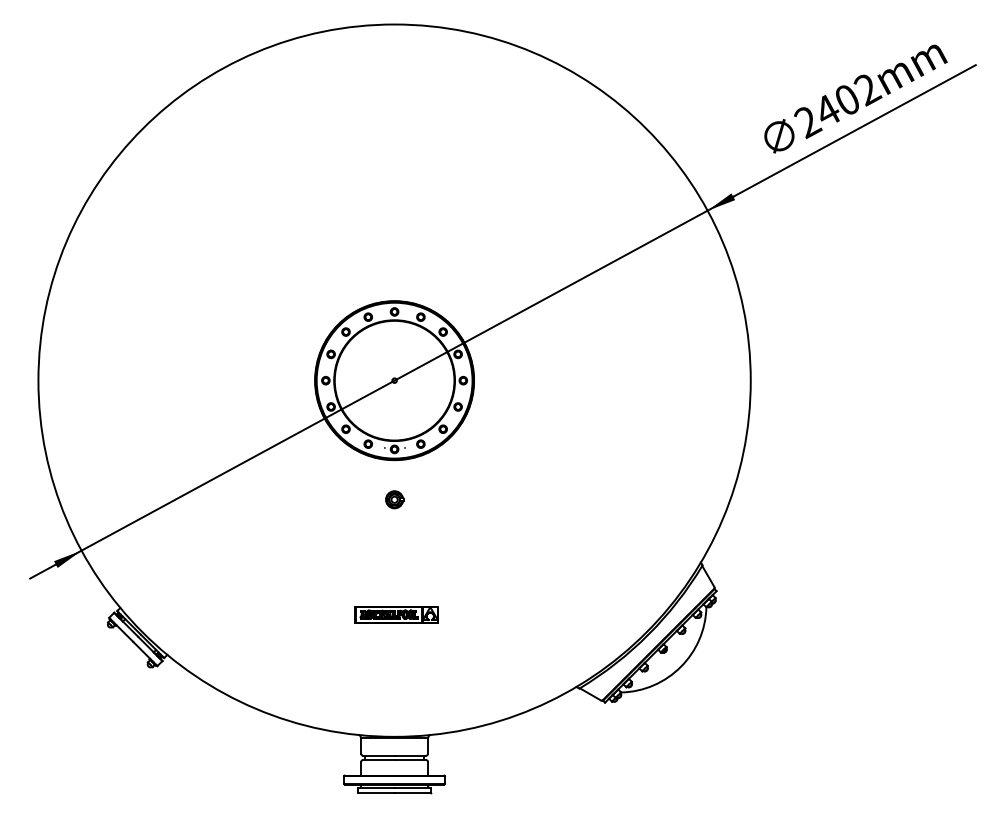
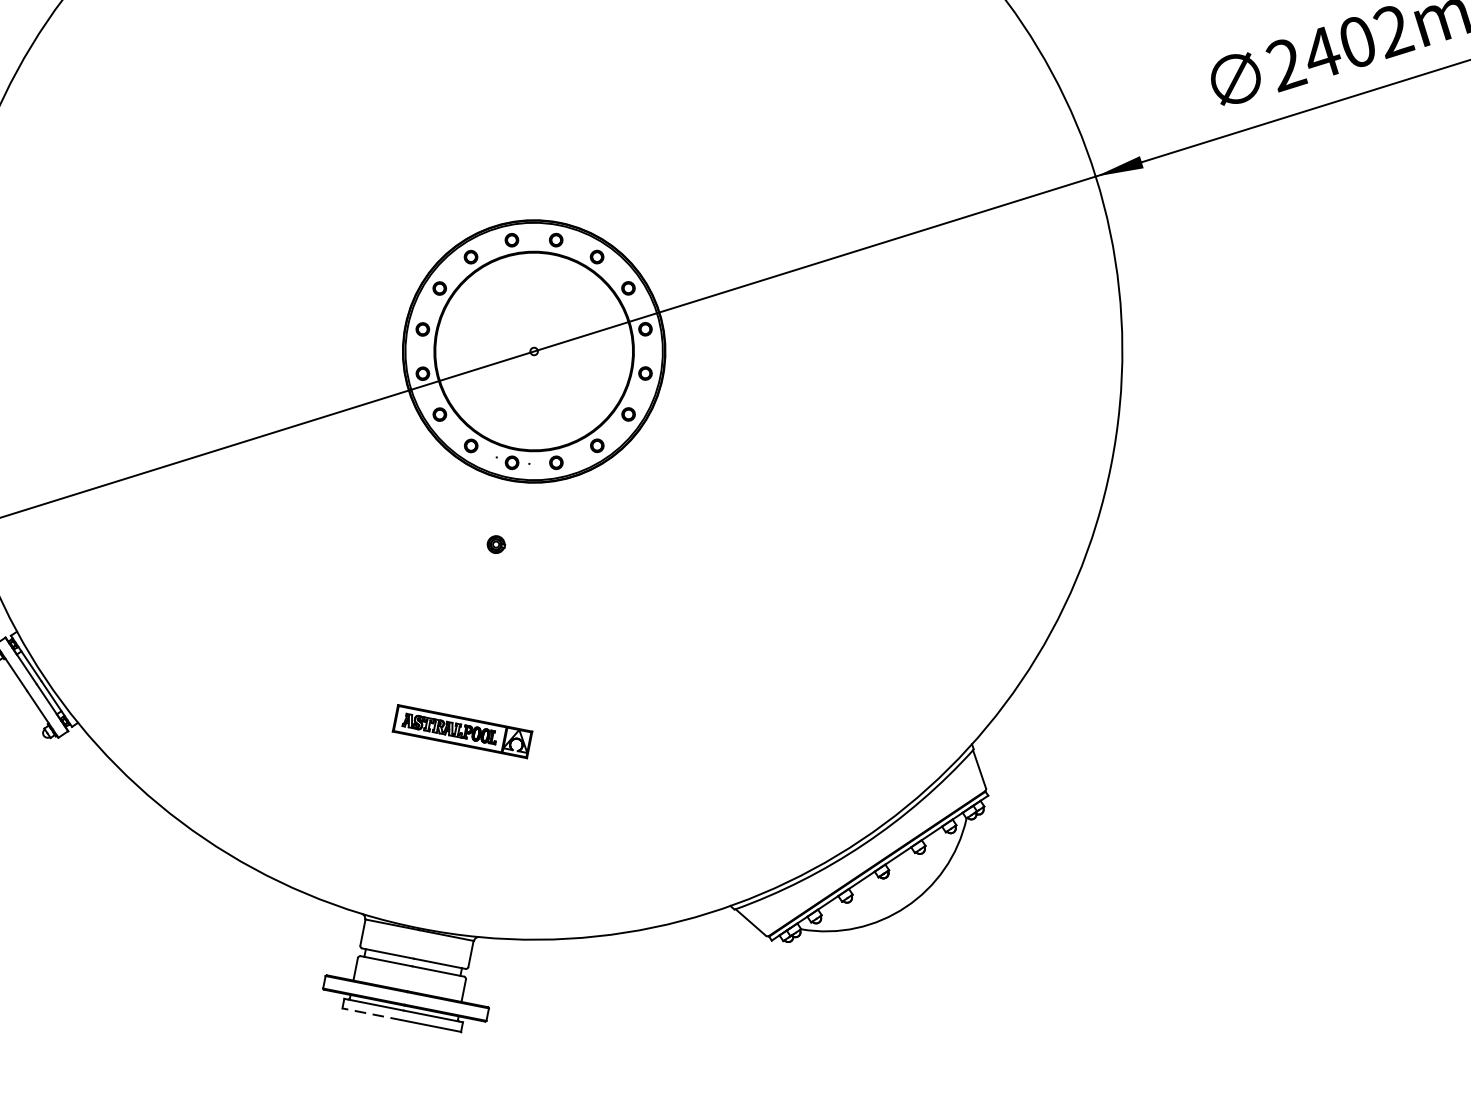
part: (394, 499) -> (495, 543), size x0.6
line: (375, 793) -> (370, 1014), solid -> dashed

